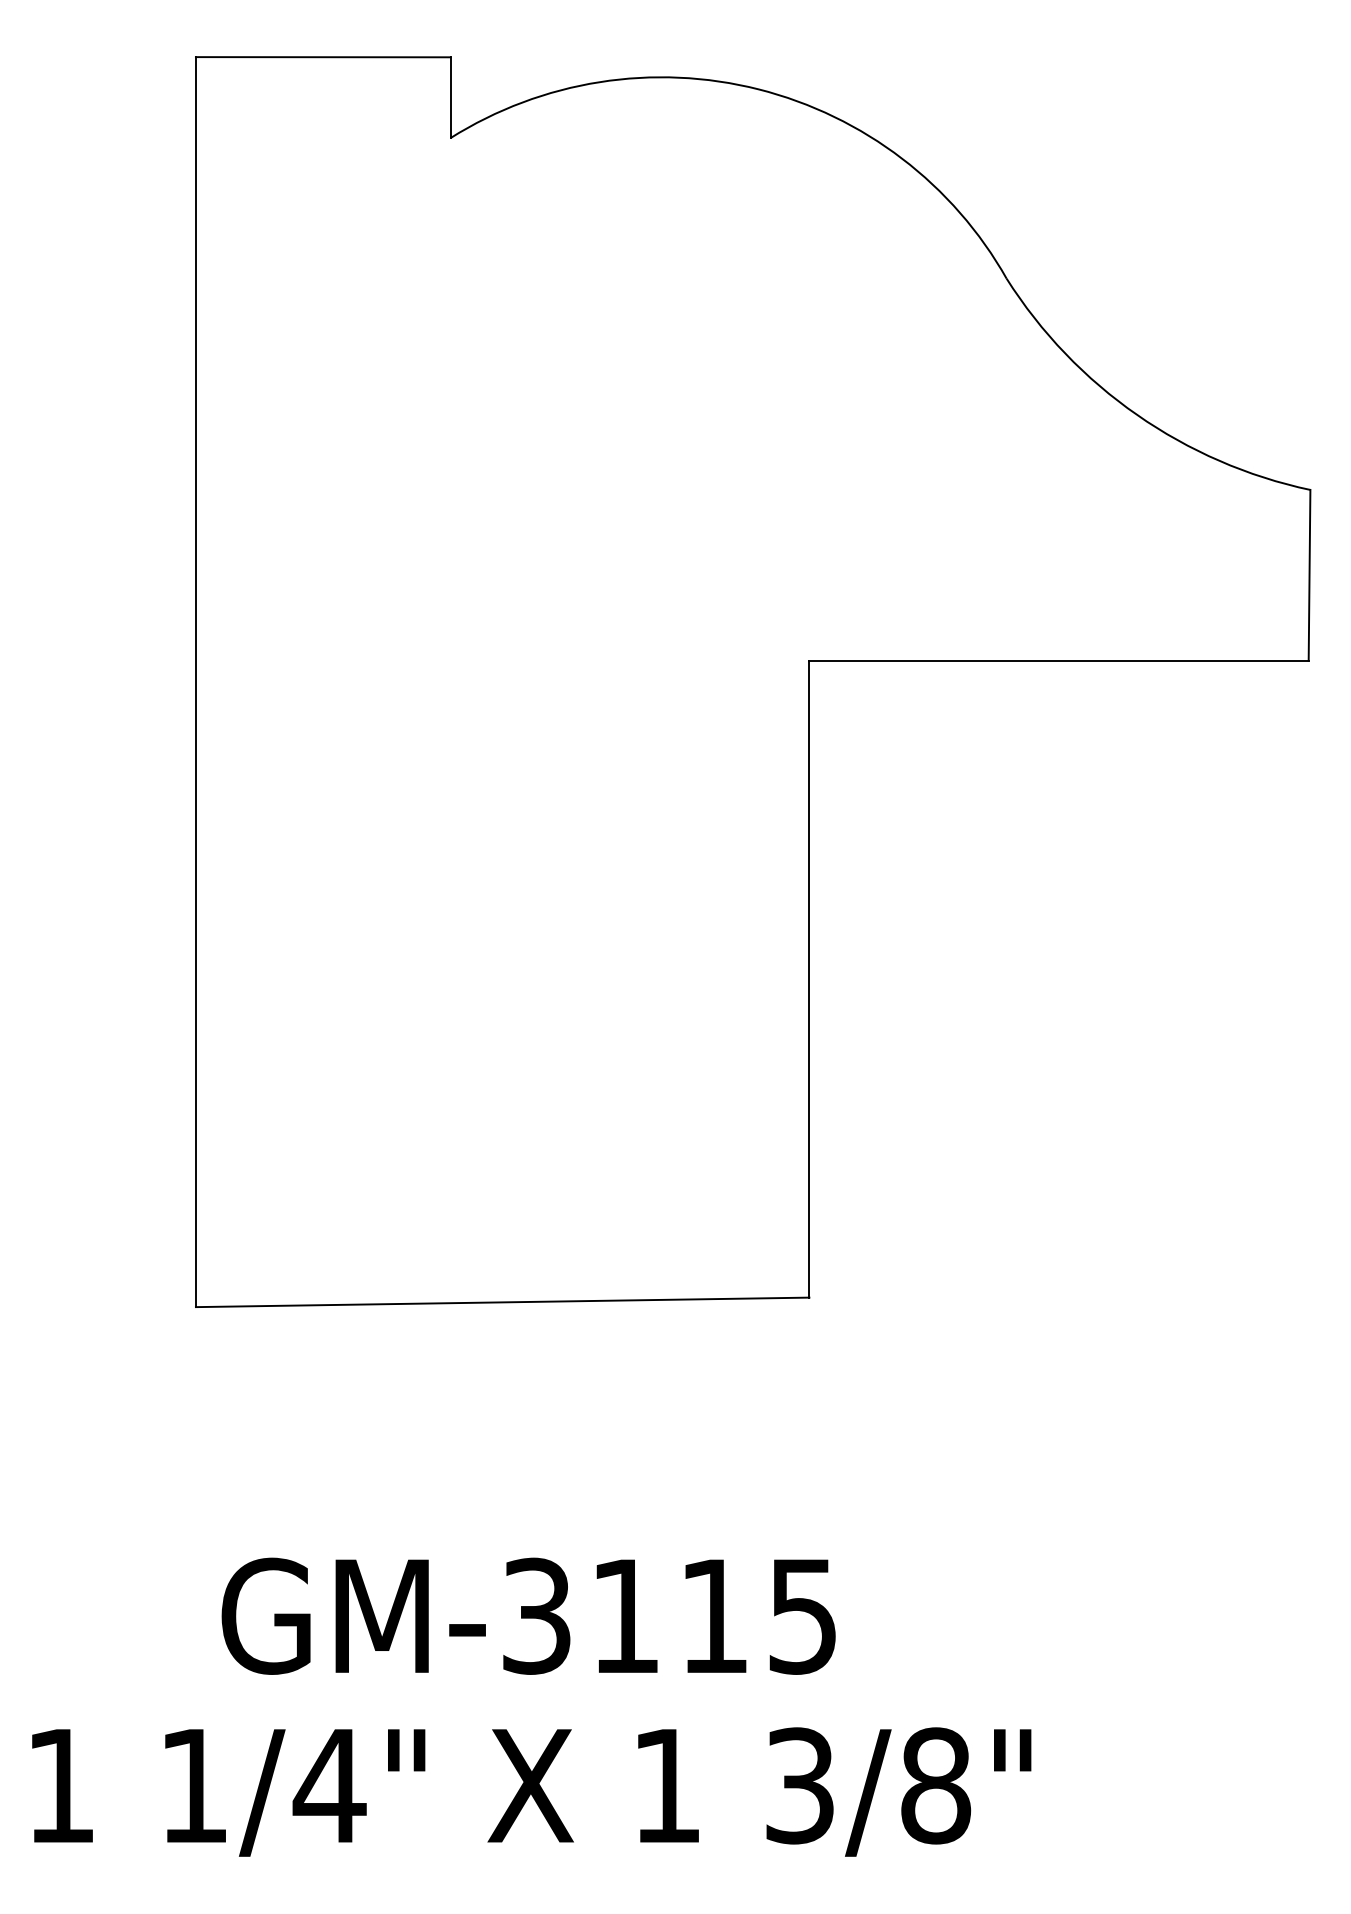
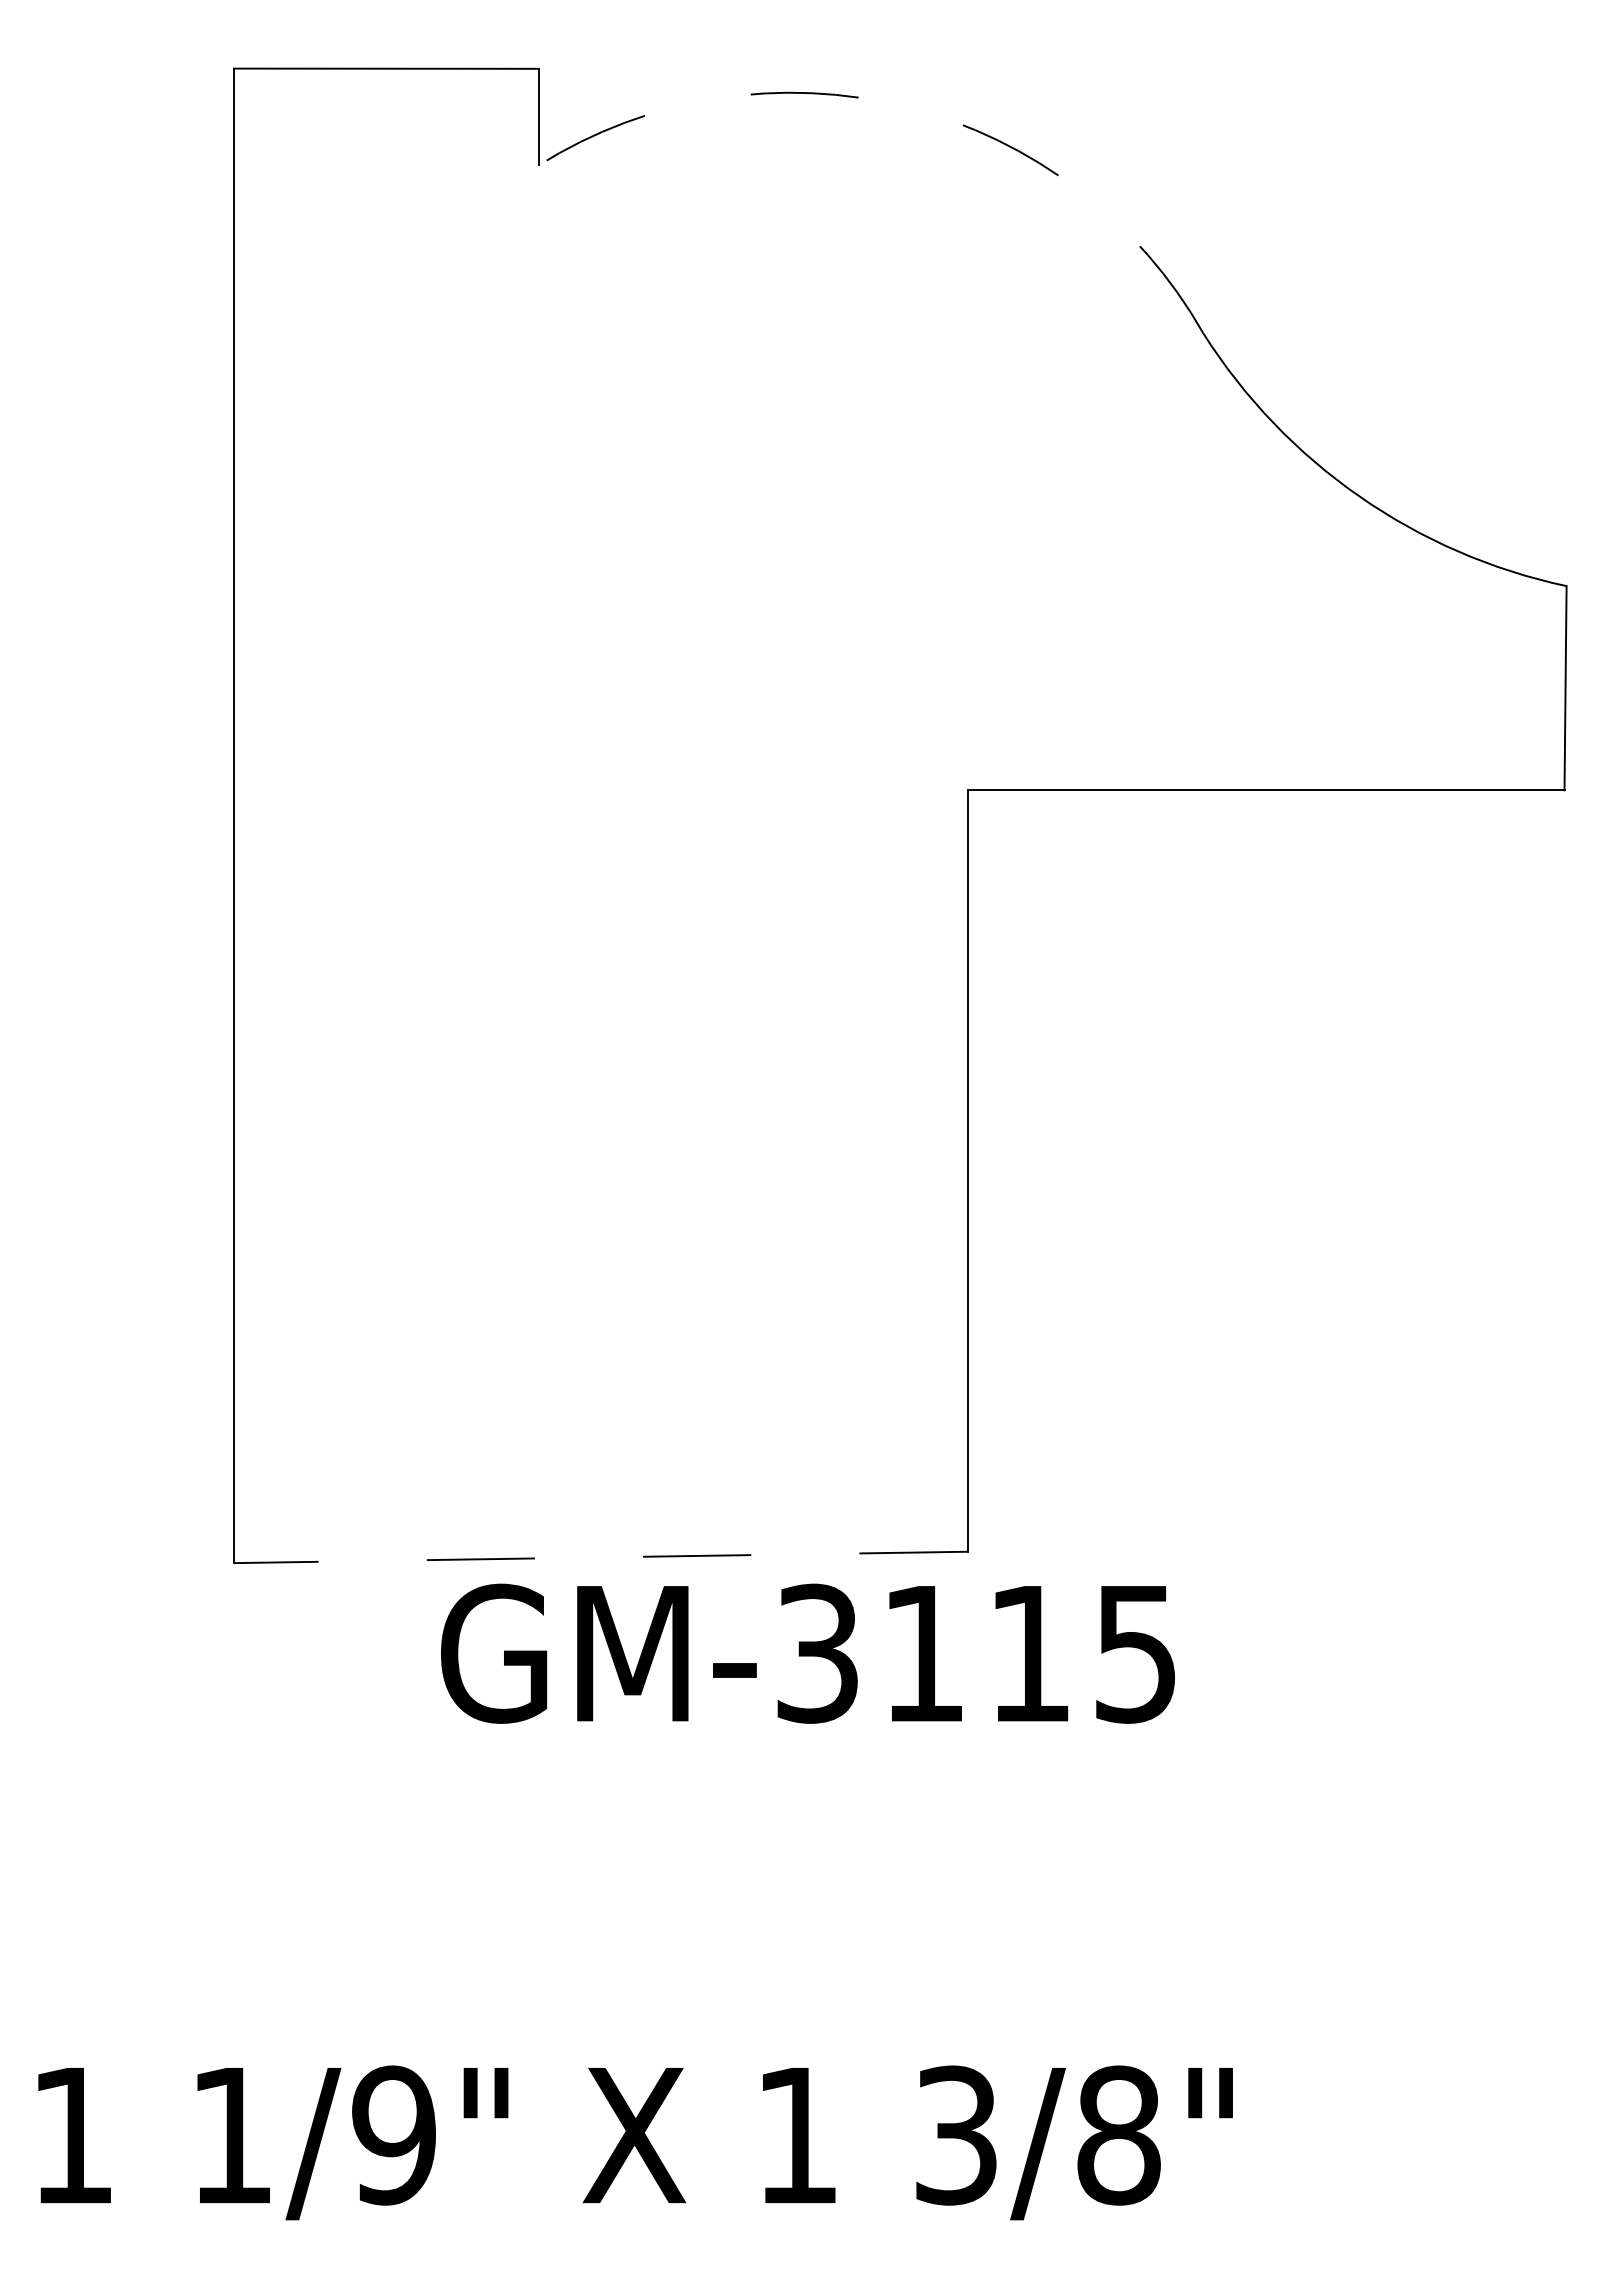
arc: (759, 89) -> (907, 107), solid -> dashed
line: (502, 1302) -> (600, 1557), solid -> dashed
text: (528, 1616) -> (807, 1653), moved
text: (329, 1785) -> (393, 2135), 1/4" -> 1/9"

